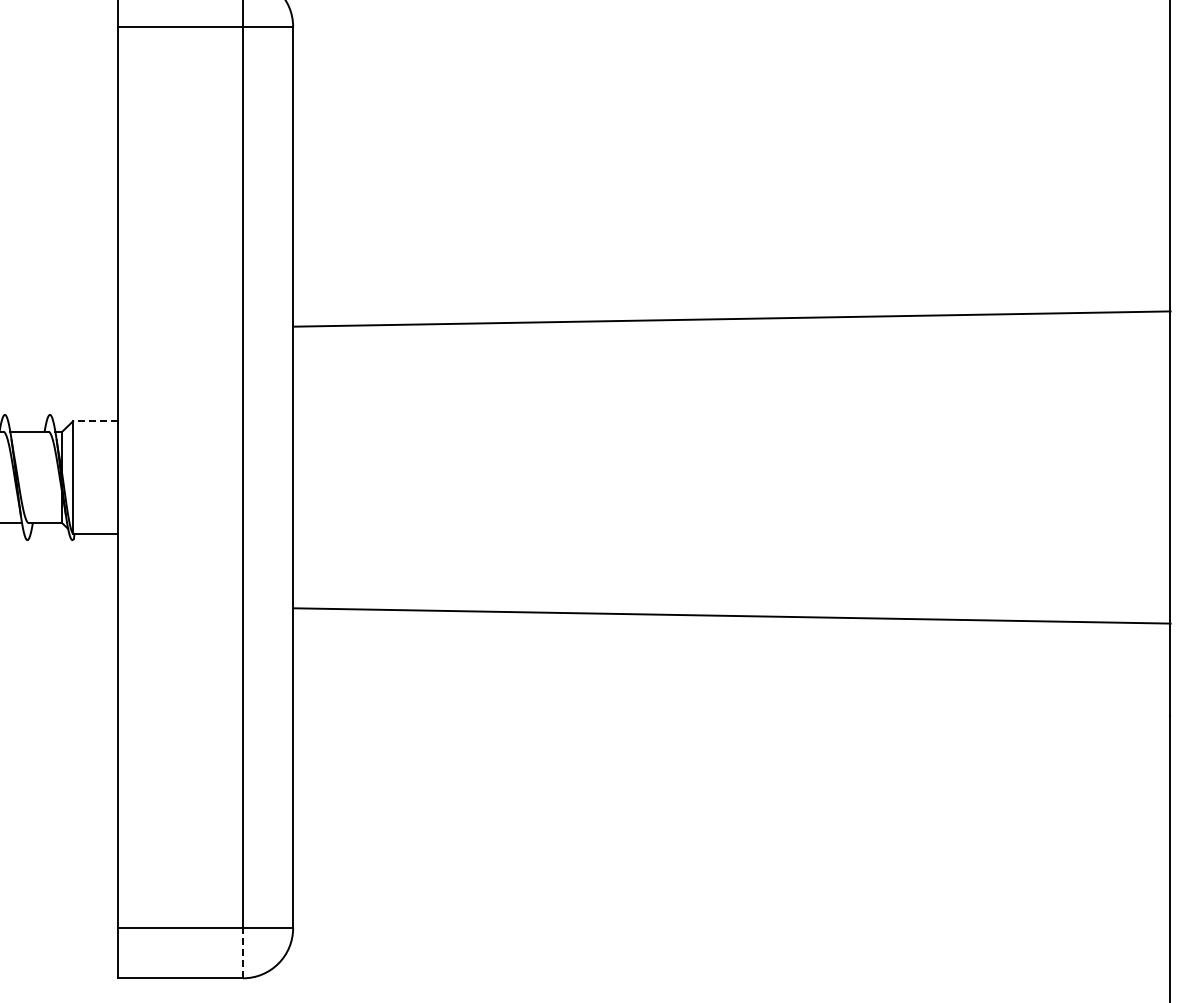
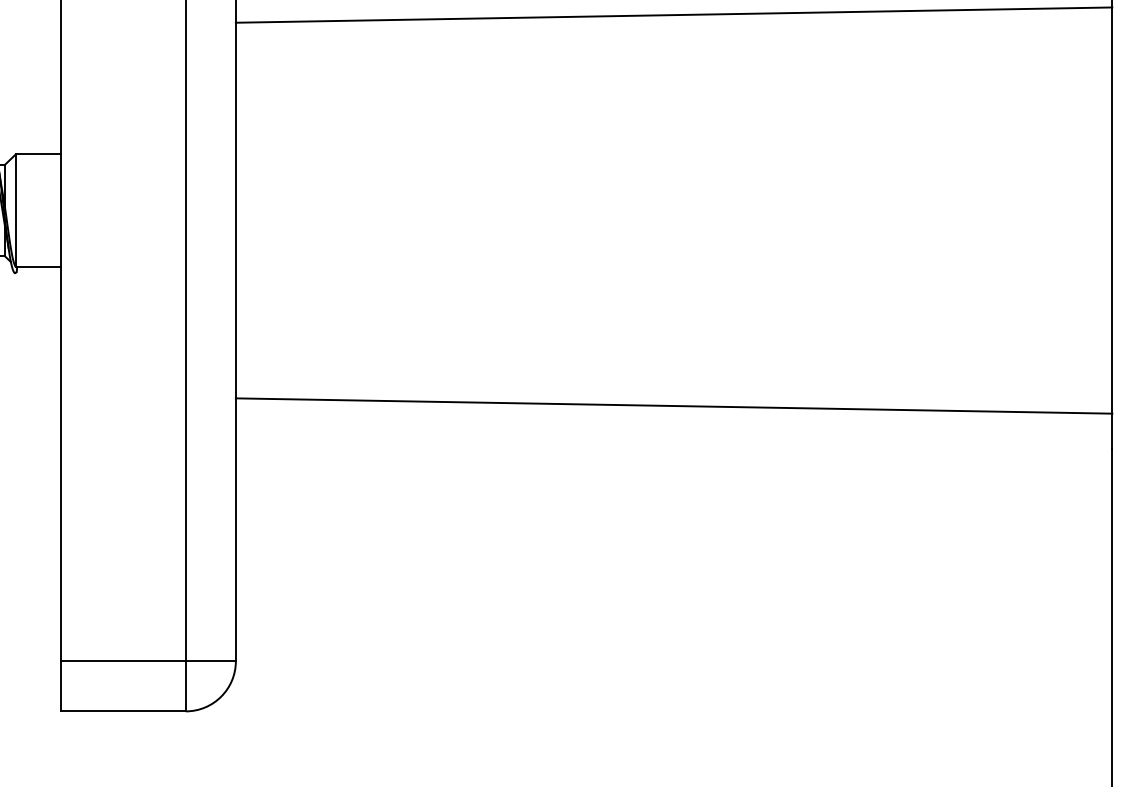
line: (732, 318) -> (674, 14), moved
line: (95, 421) -> (38, 154), dashed -> solid
line: (732, 615) -> (674, 405), moved
line: (243, 952) -> (186, 685), dashed -> solid

